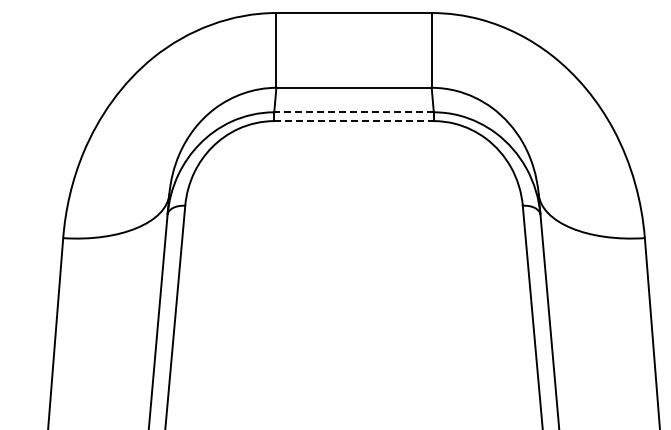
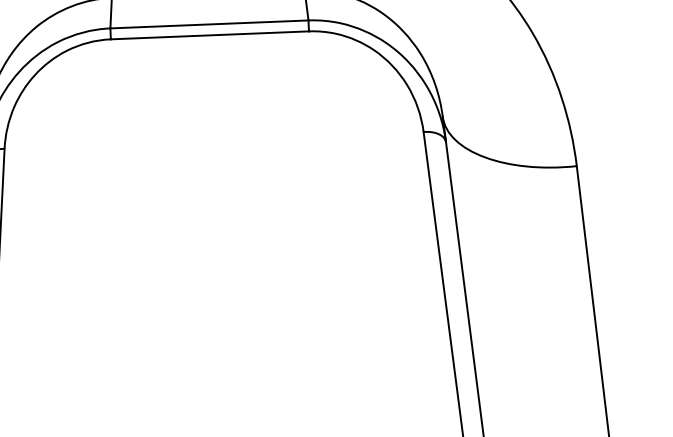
line: (354, 112) -> (210, 24), dashed -> solid
line: (354, 121) -> (210, 35), dashed -> solid

